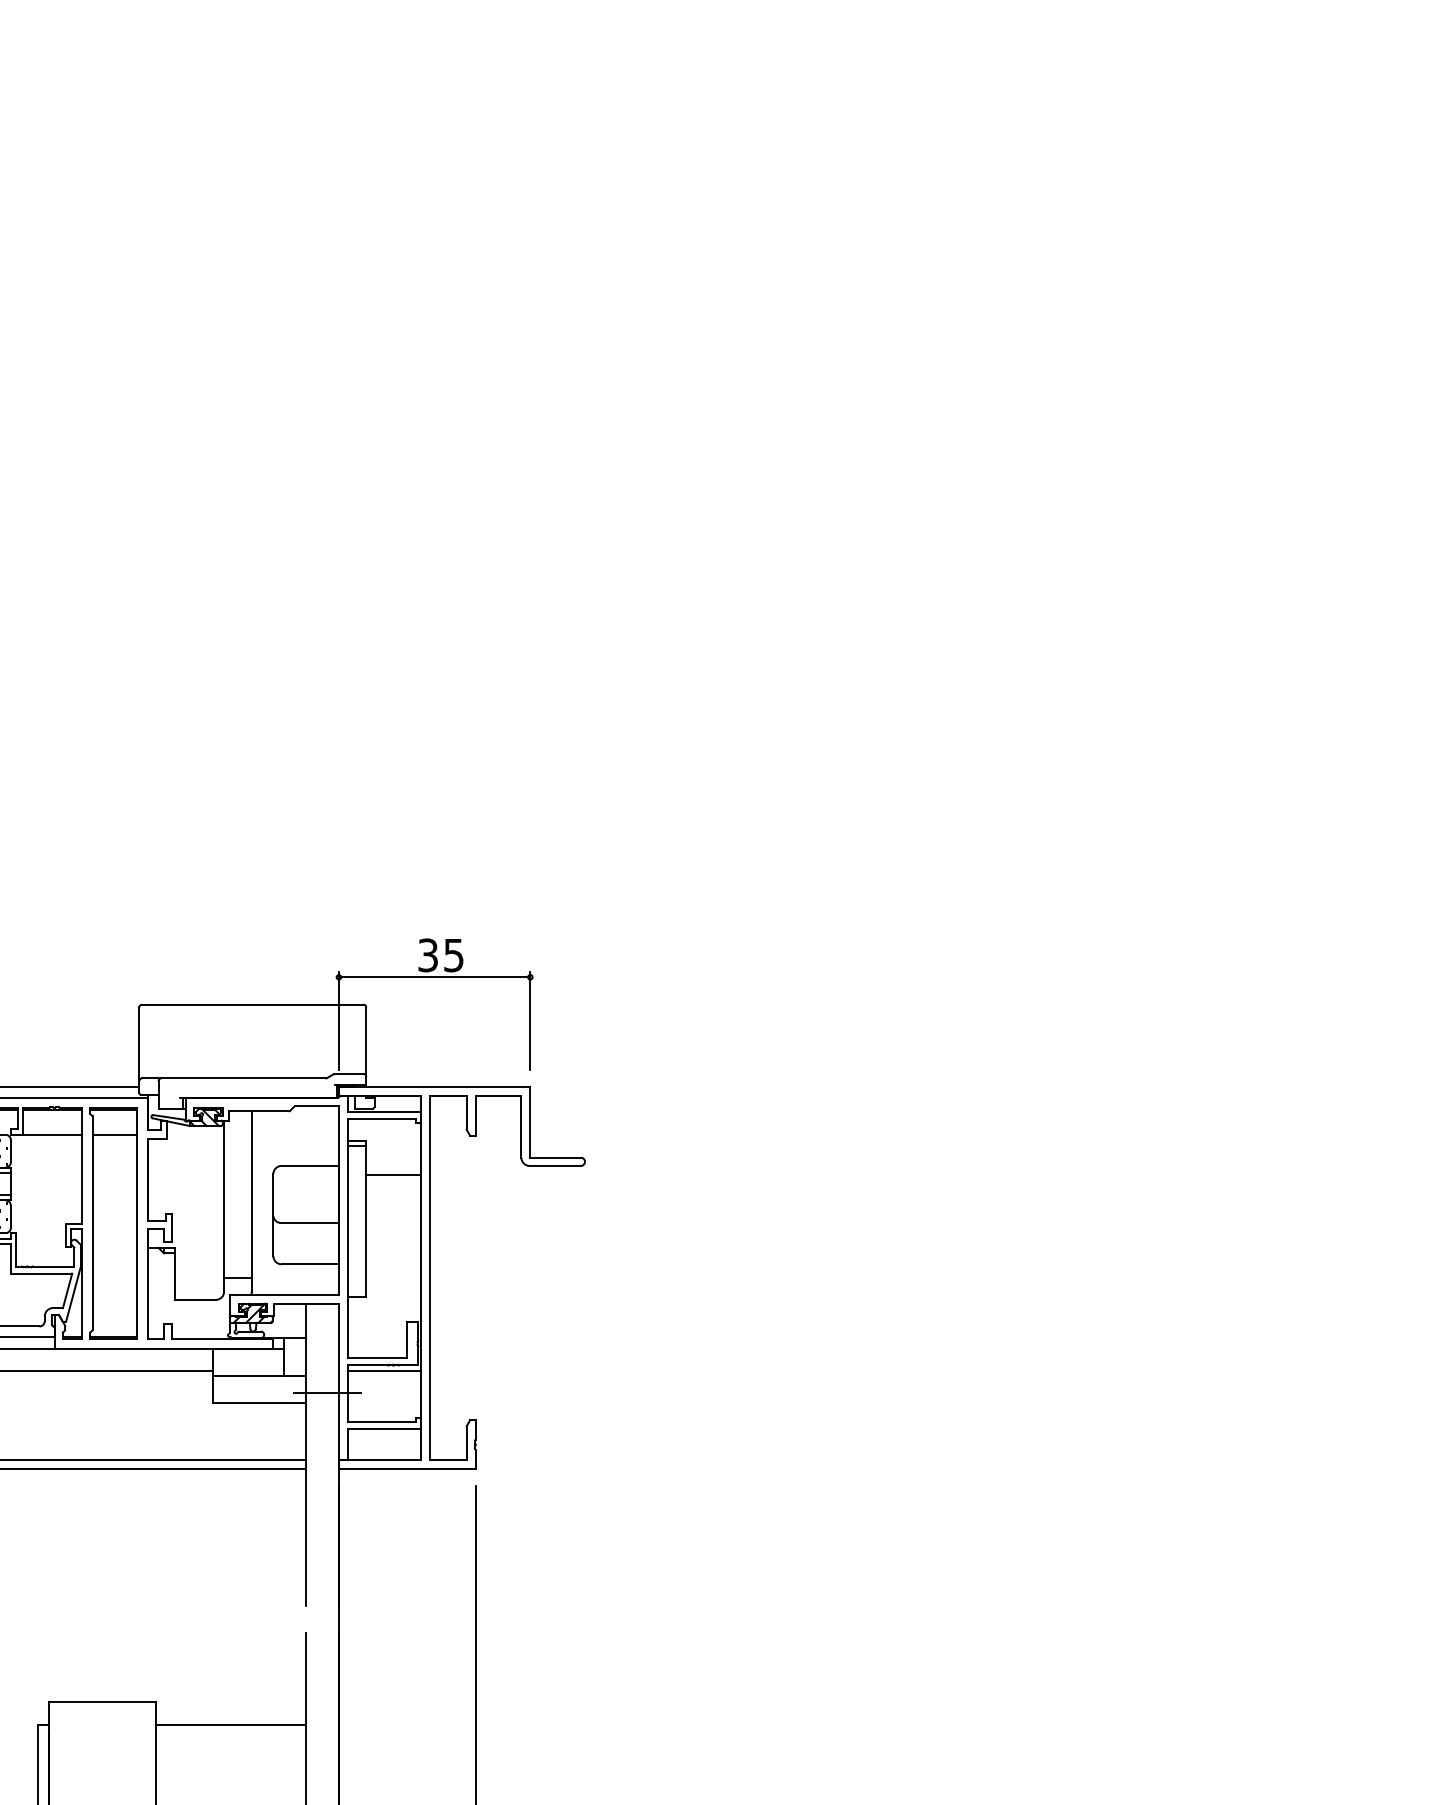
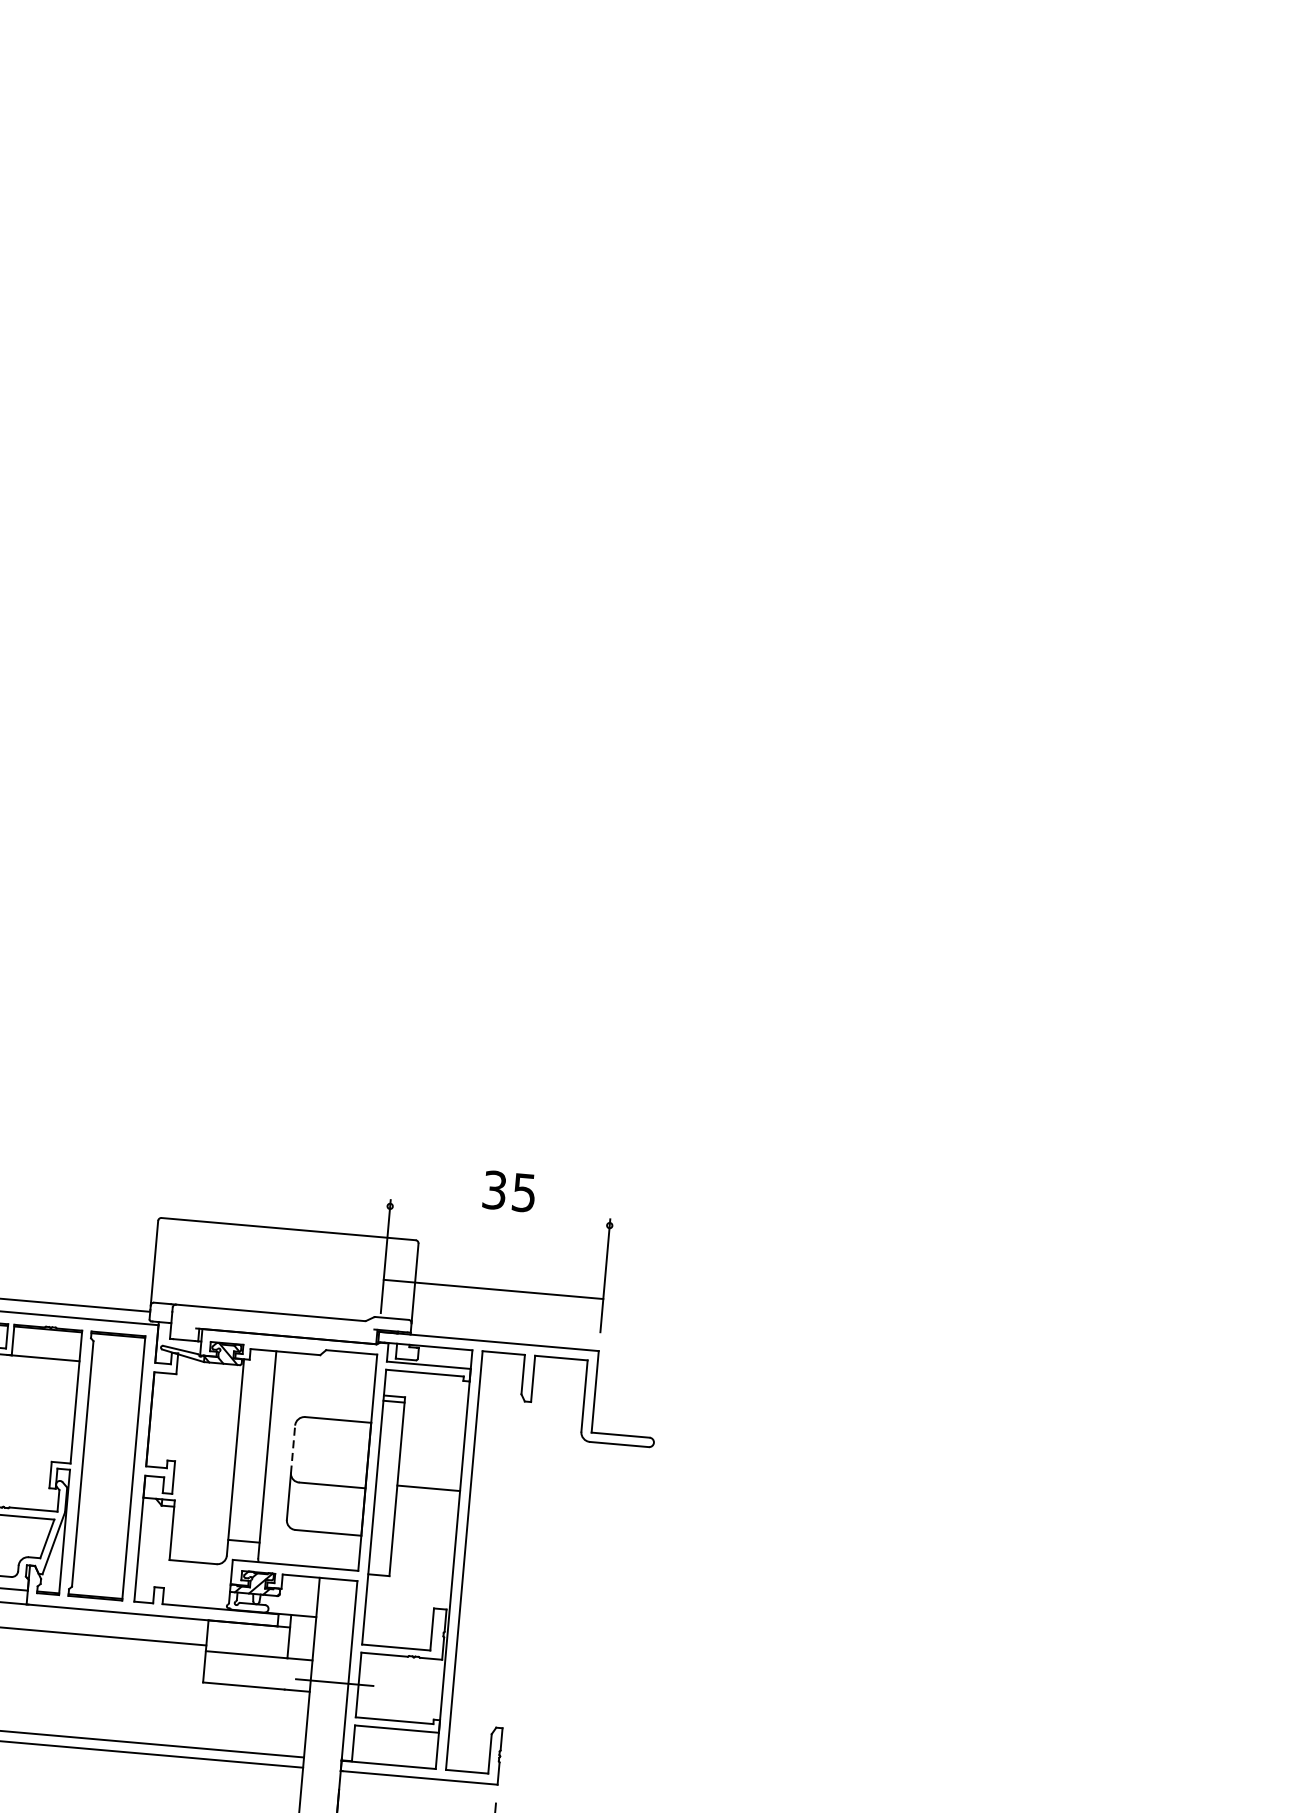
line: (434, 977) -> (493, 1289), moved
line: (114, 1134) -> (116, 1364), removed
line: (393, 1175) -> (428, 1488), moved
line: (273, 1195) -> (293, 1450), solid -> dashed
line: (383, 1370) -> (401, 1662), removed

